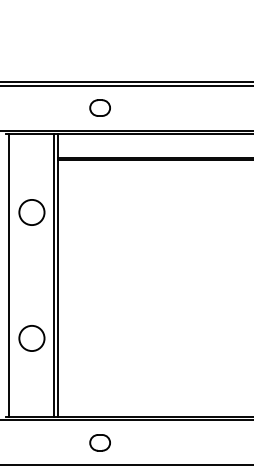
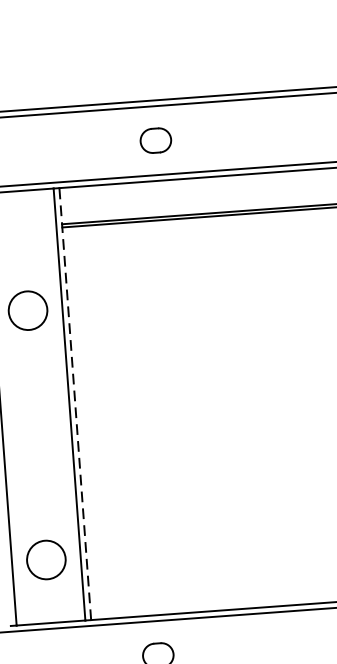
part: (99, 107) -> (154, 139), moved
line: (58, 274) -> (75, 402), solid -> dashed
circle: (31, 338) -> (45, 560), moved

